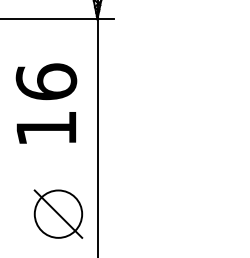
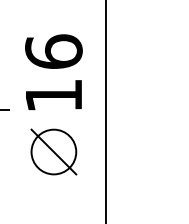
text: (46, 103) -> (53, 72), moved
part: (58, 213) -> (53, 151), moved

